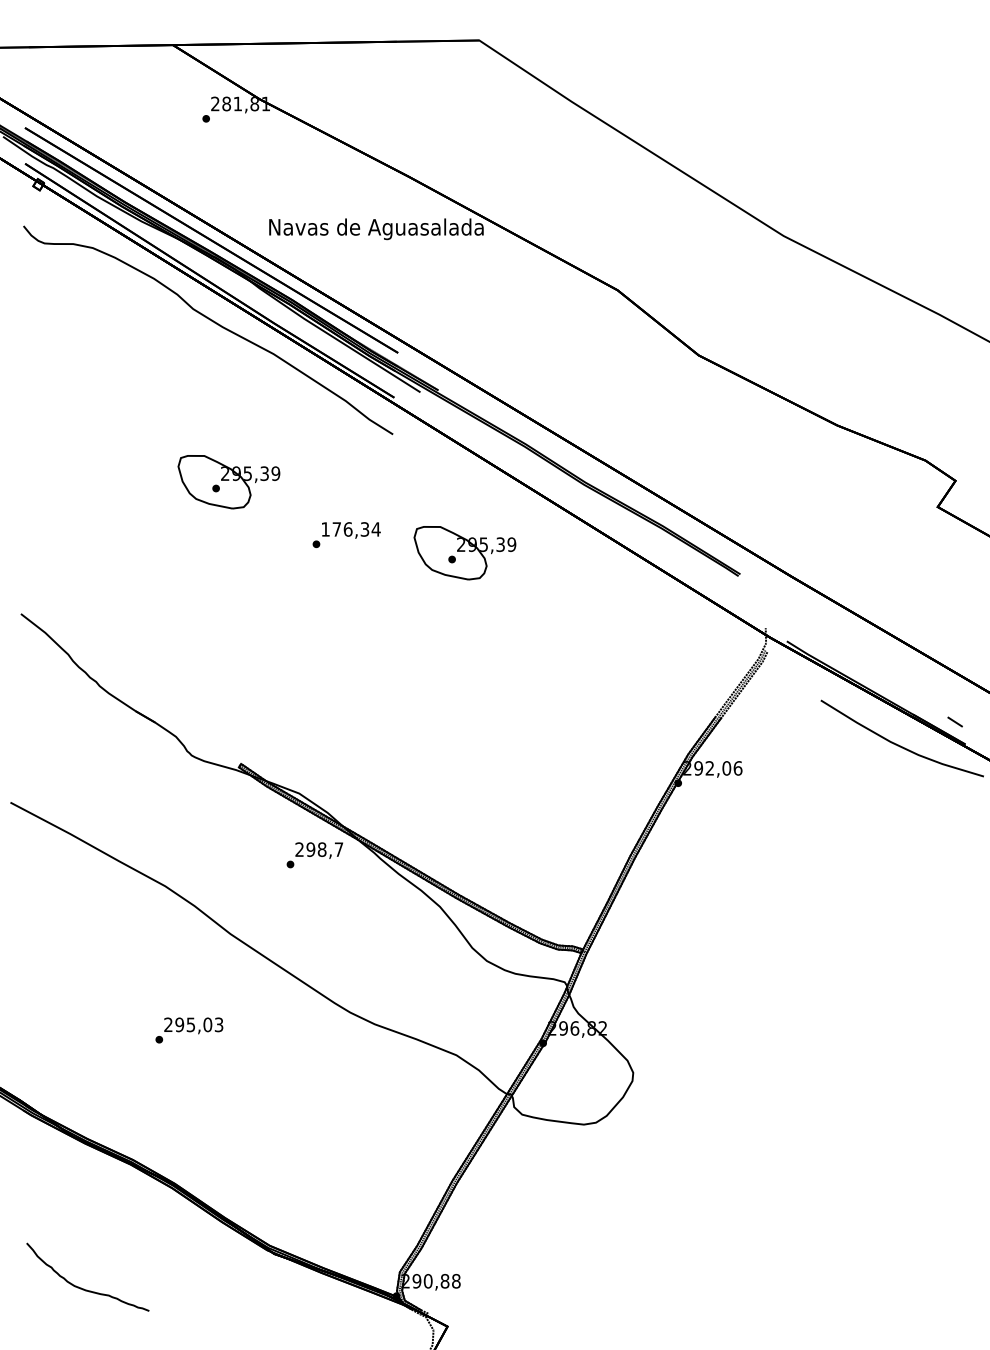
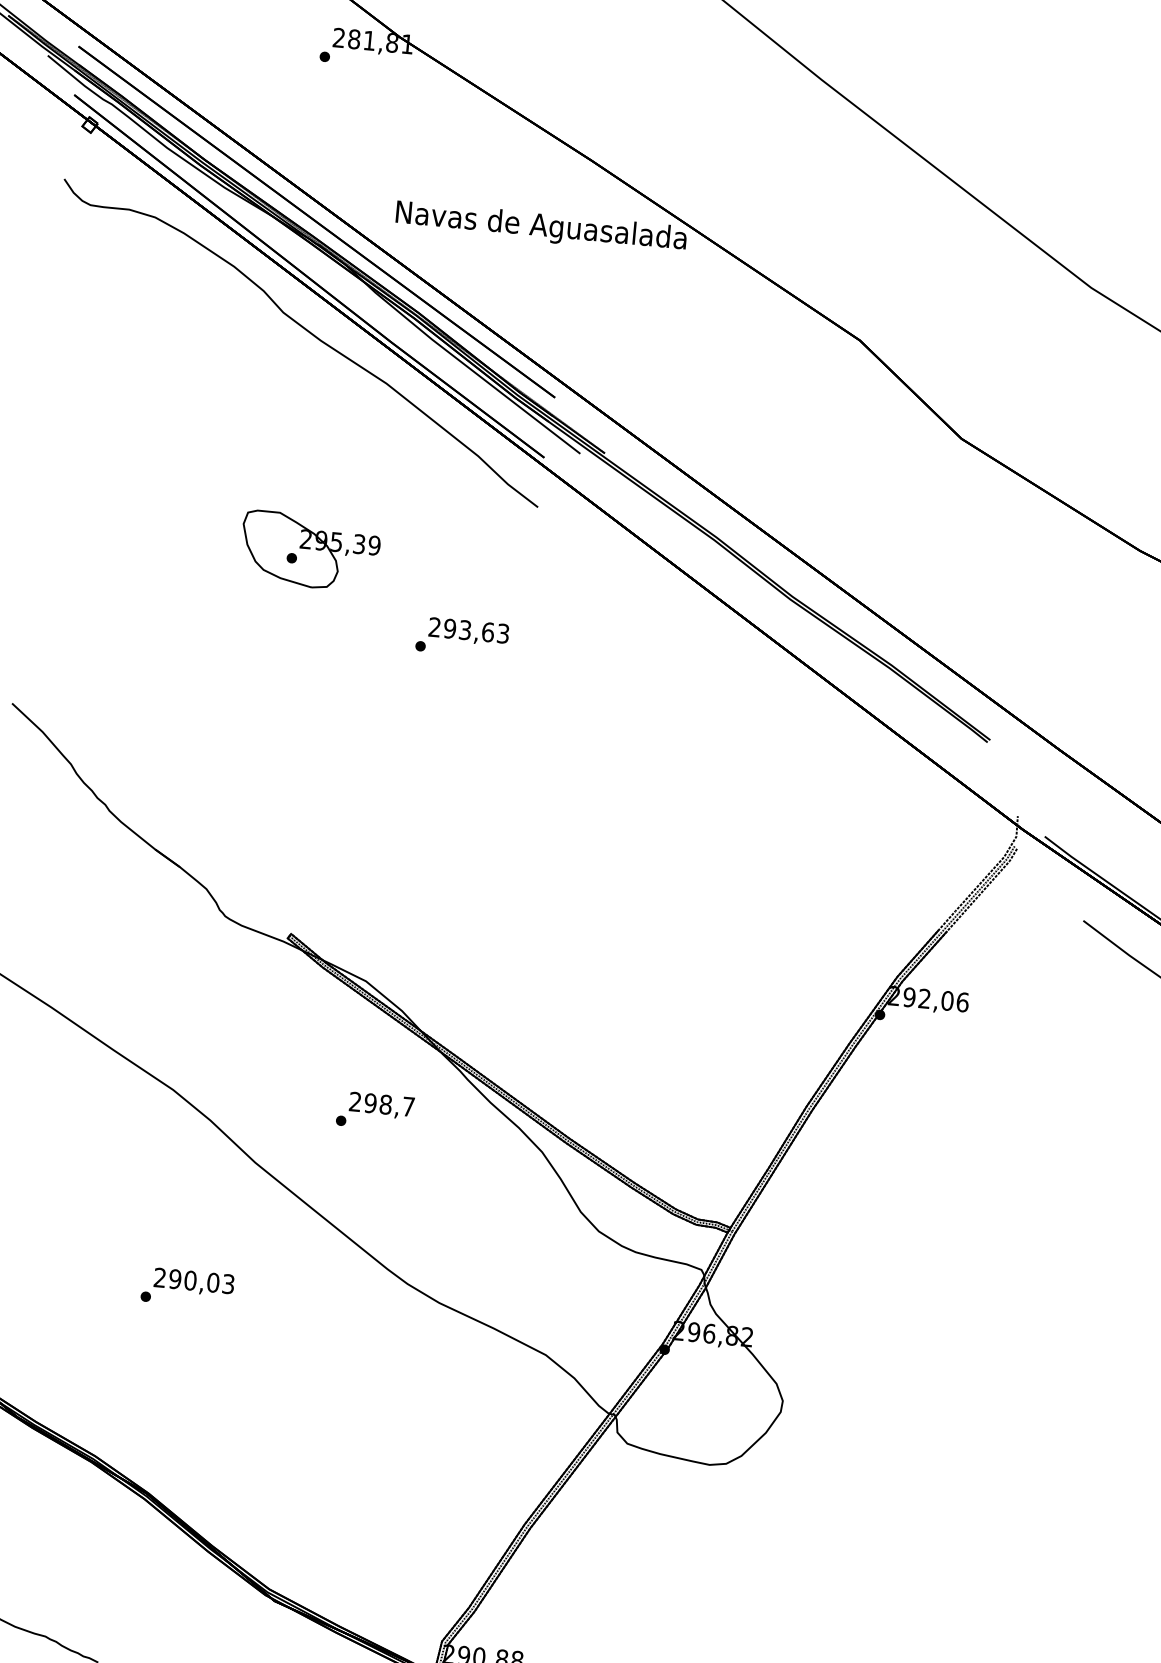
text: (350, 529) -> (468, 630), 176,34 -> 293,63
part: (464, 553) -> (619, 677), removed
text: (314, 855) -> (374, 1111), moved
text: (190, 1024) -> (189, 1280), 295,03 -> 290,03

